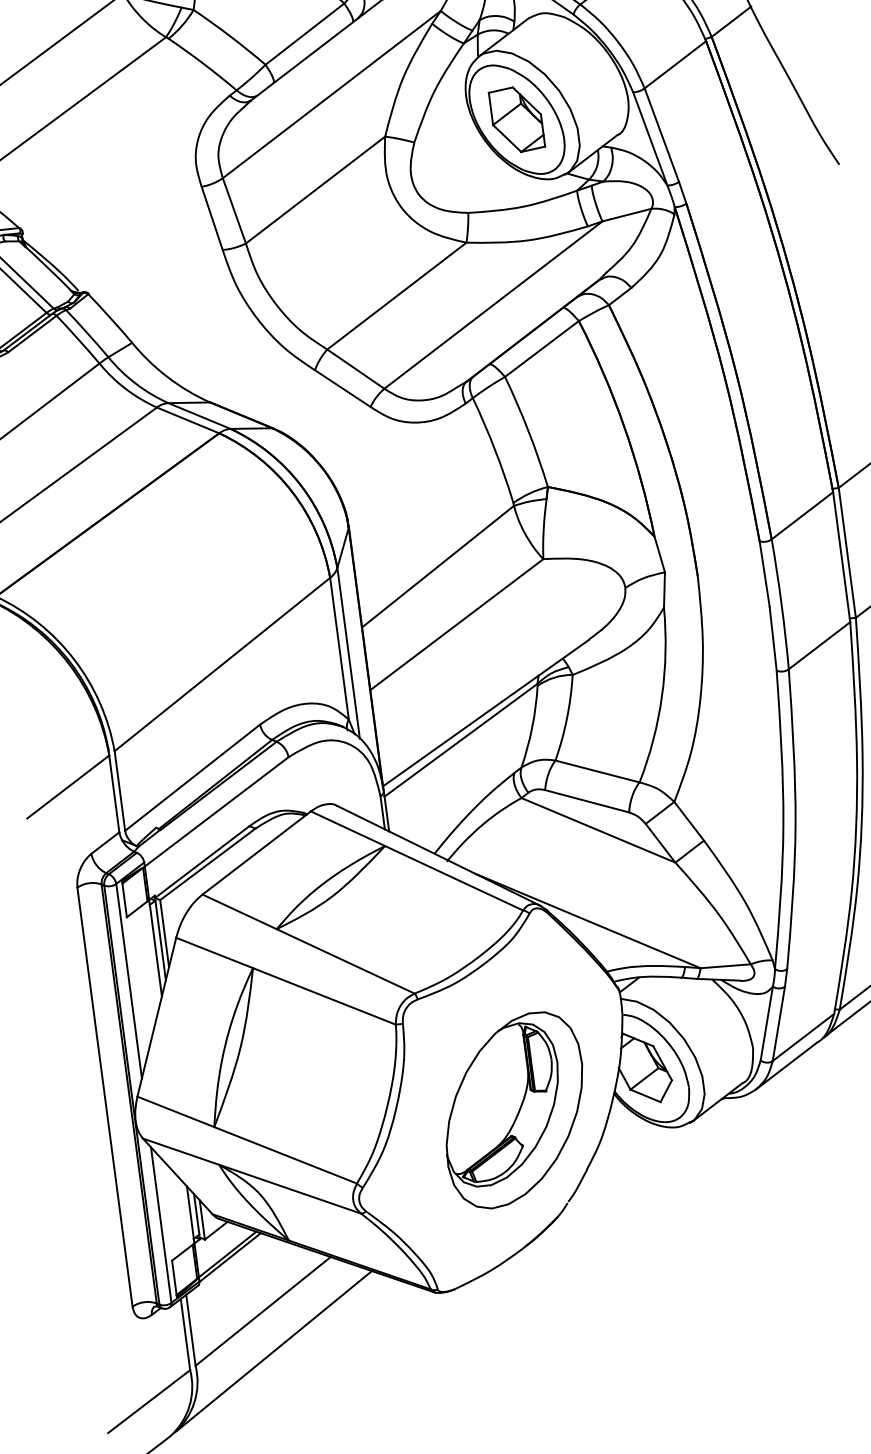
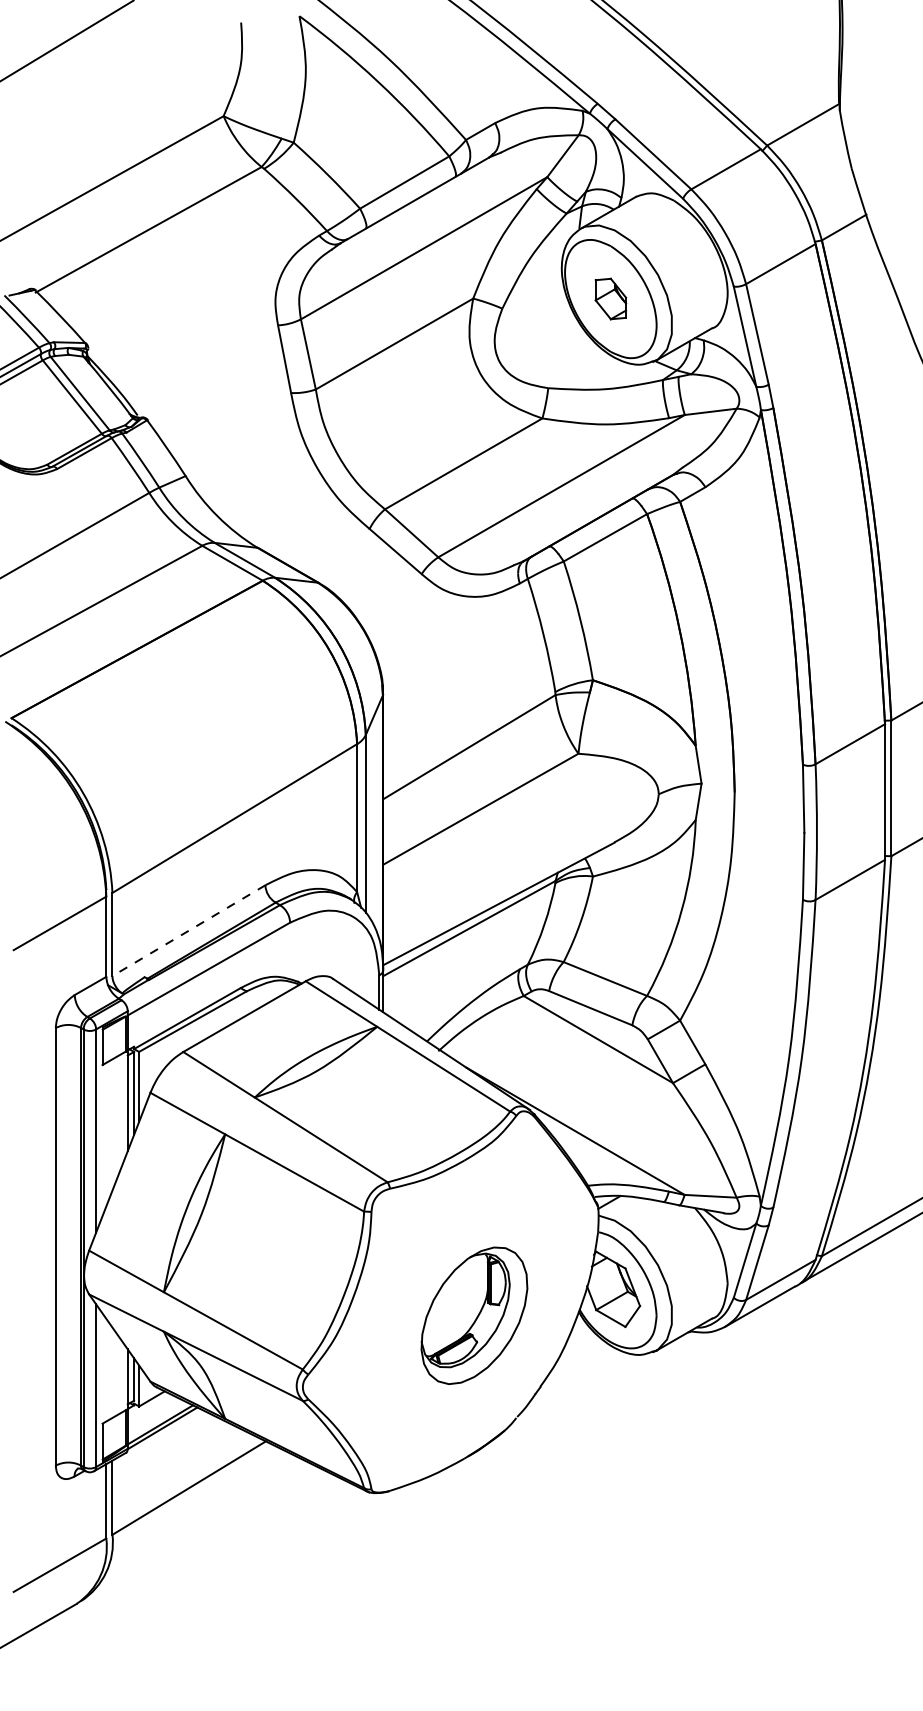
part: (516, 119) -> (610, 298), size x0.6
line: (192, 777) -> (188, 930), solid -> dashed
part: (514, 1110) -> (474, 1315), size x0.7
line: (274, 1351) -> (195, 1530), removed

